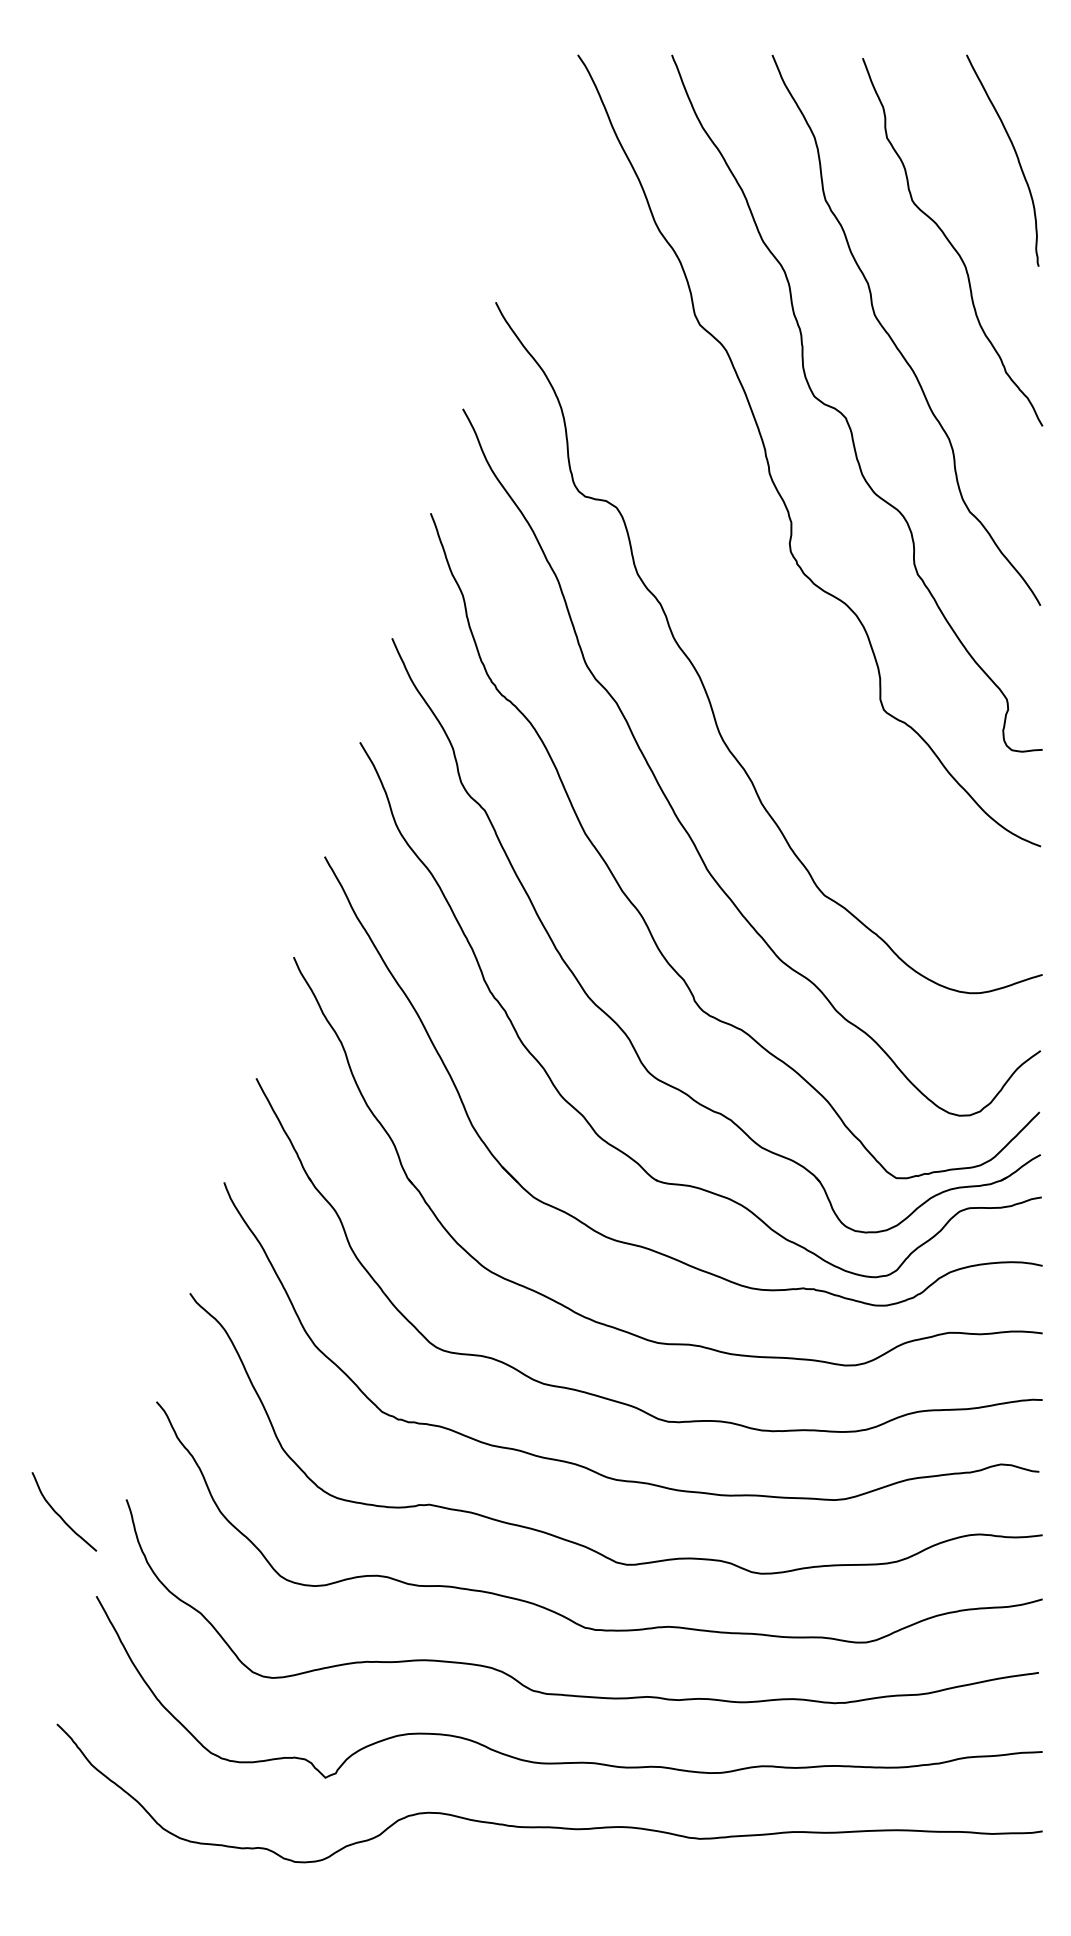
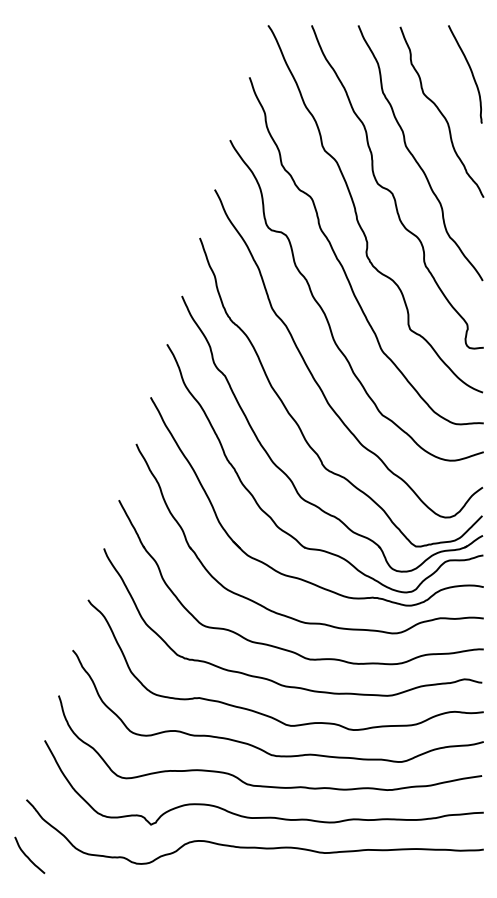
curve: (738, 570) -> (342, 264), added
curve: (61, 1514) -> (28, 856), moved

